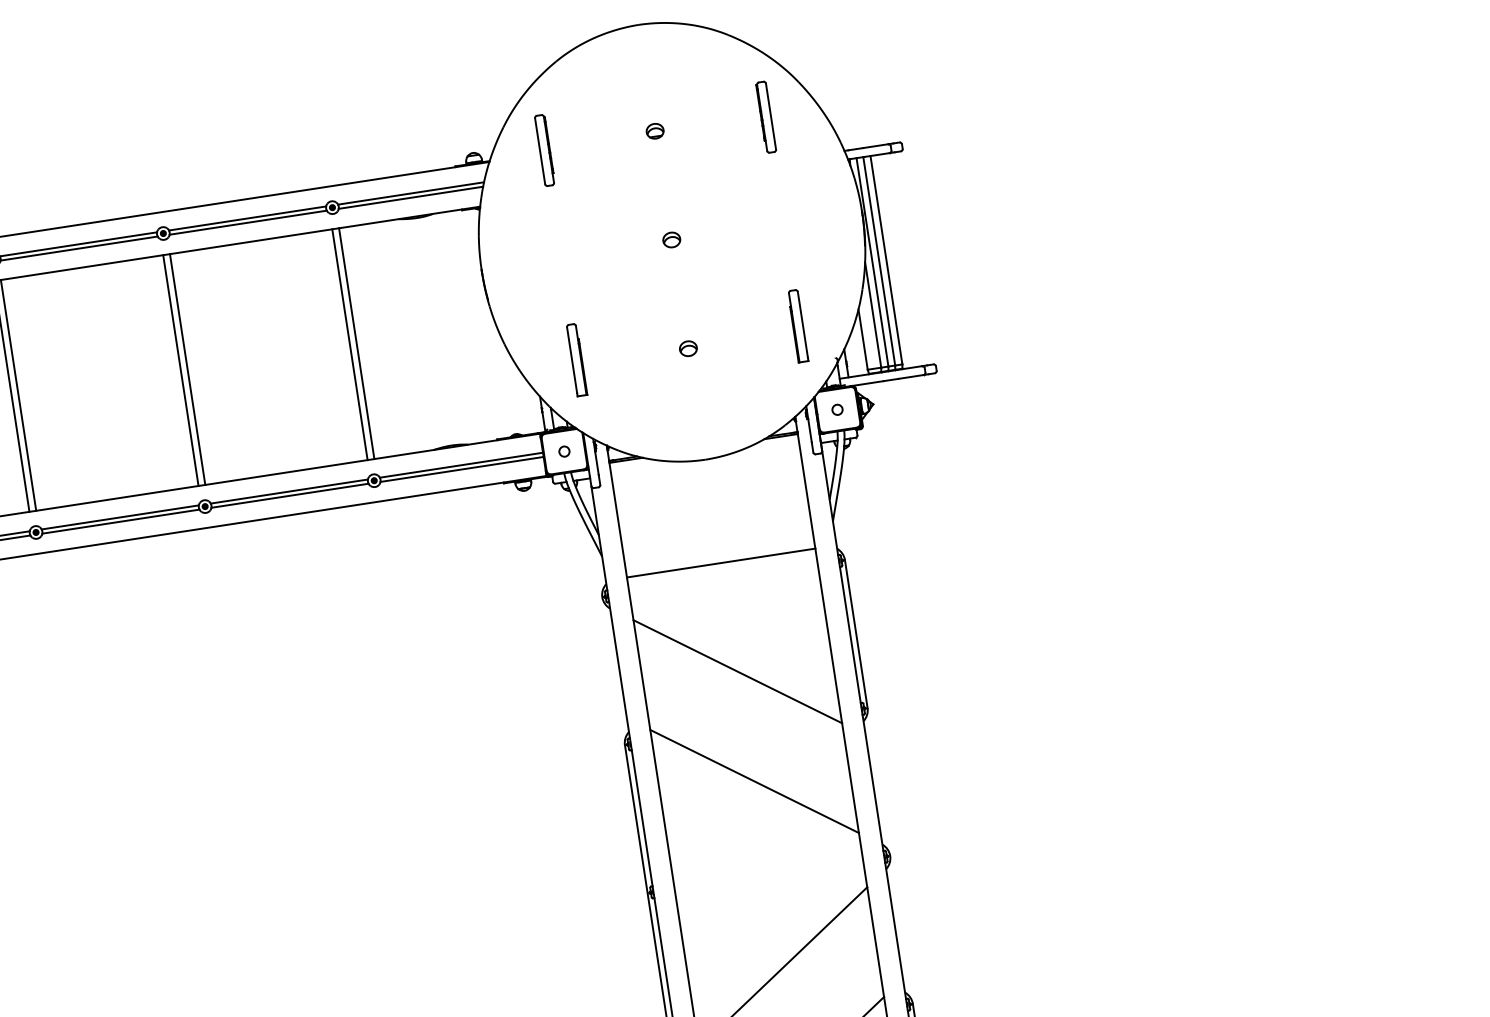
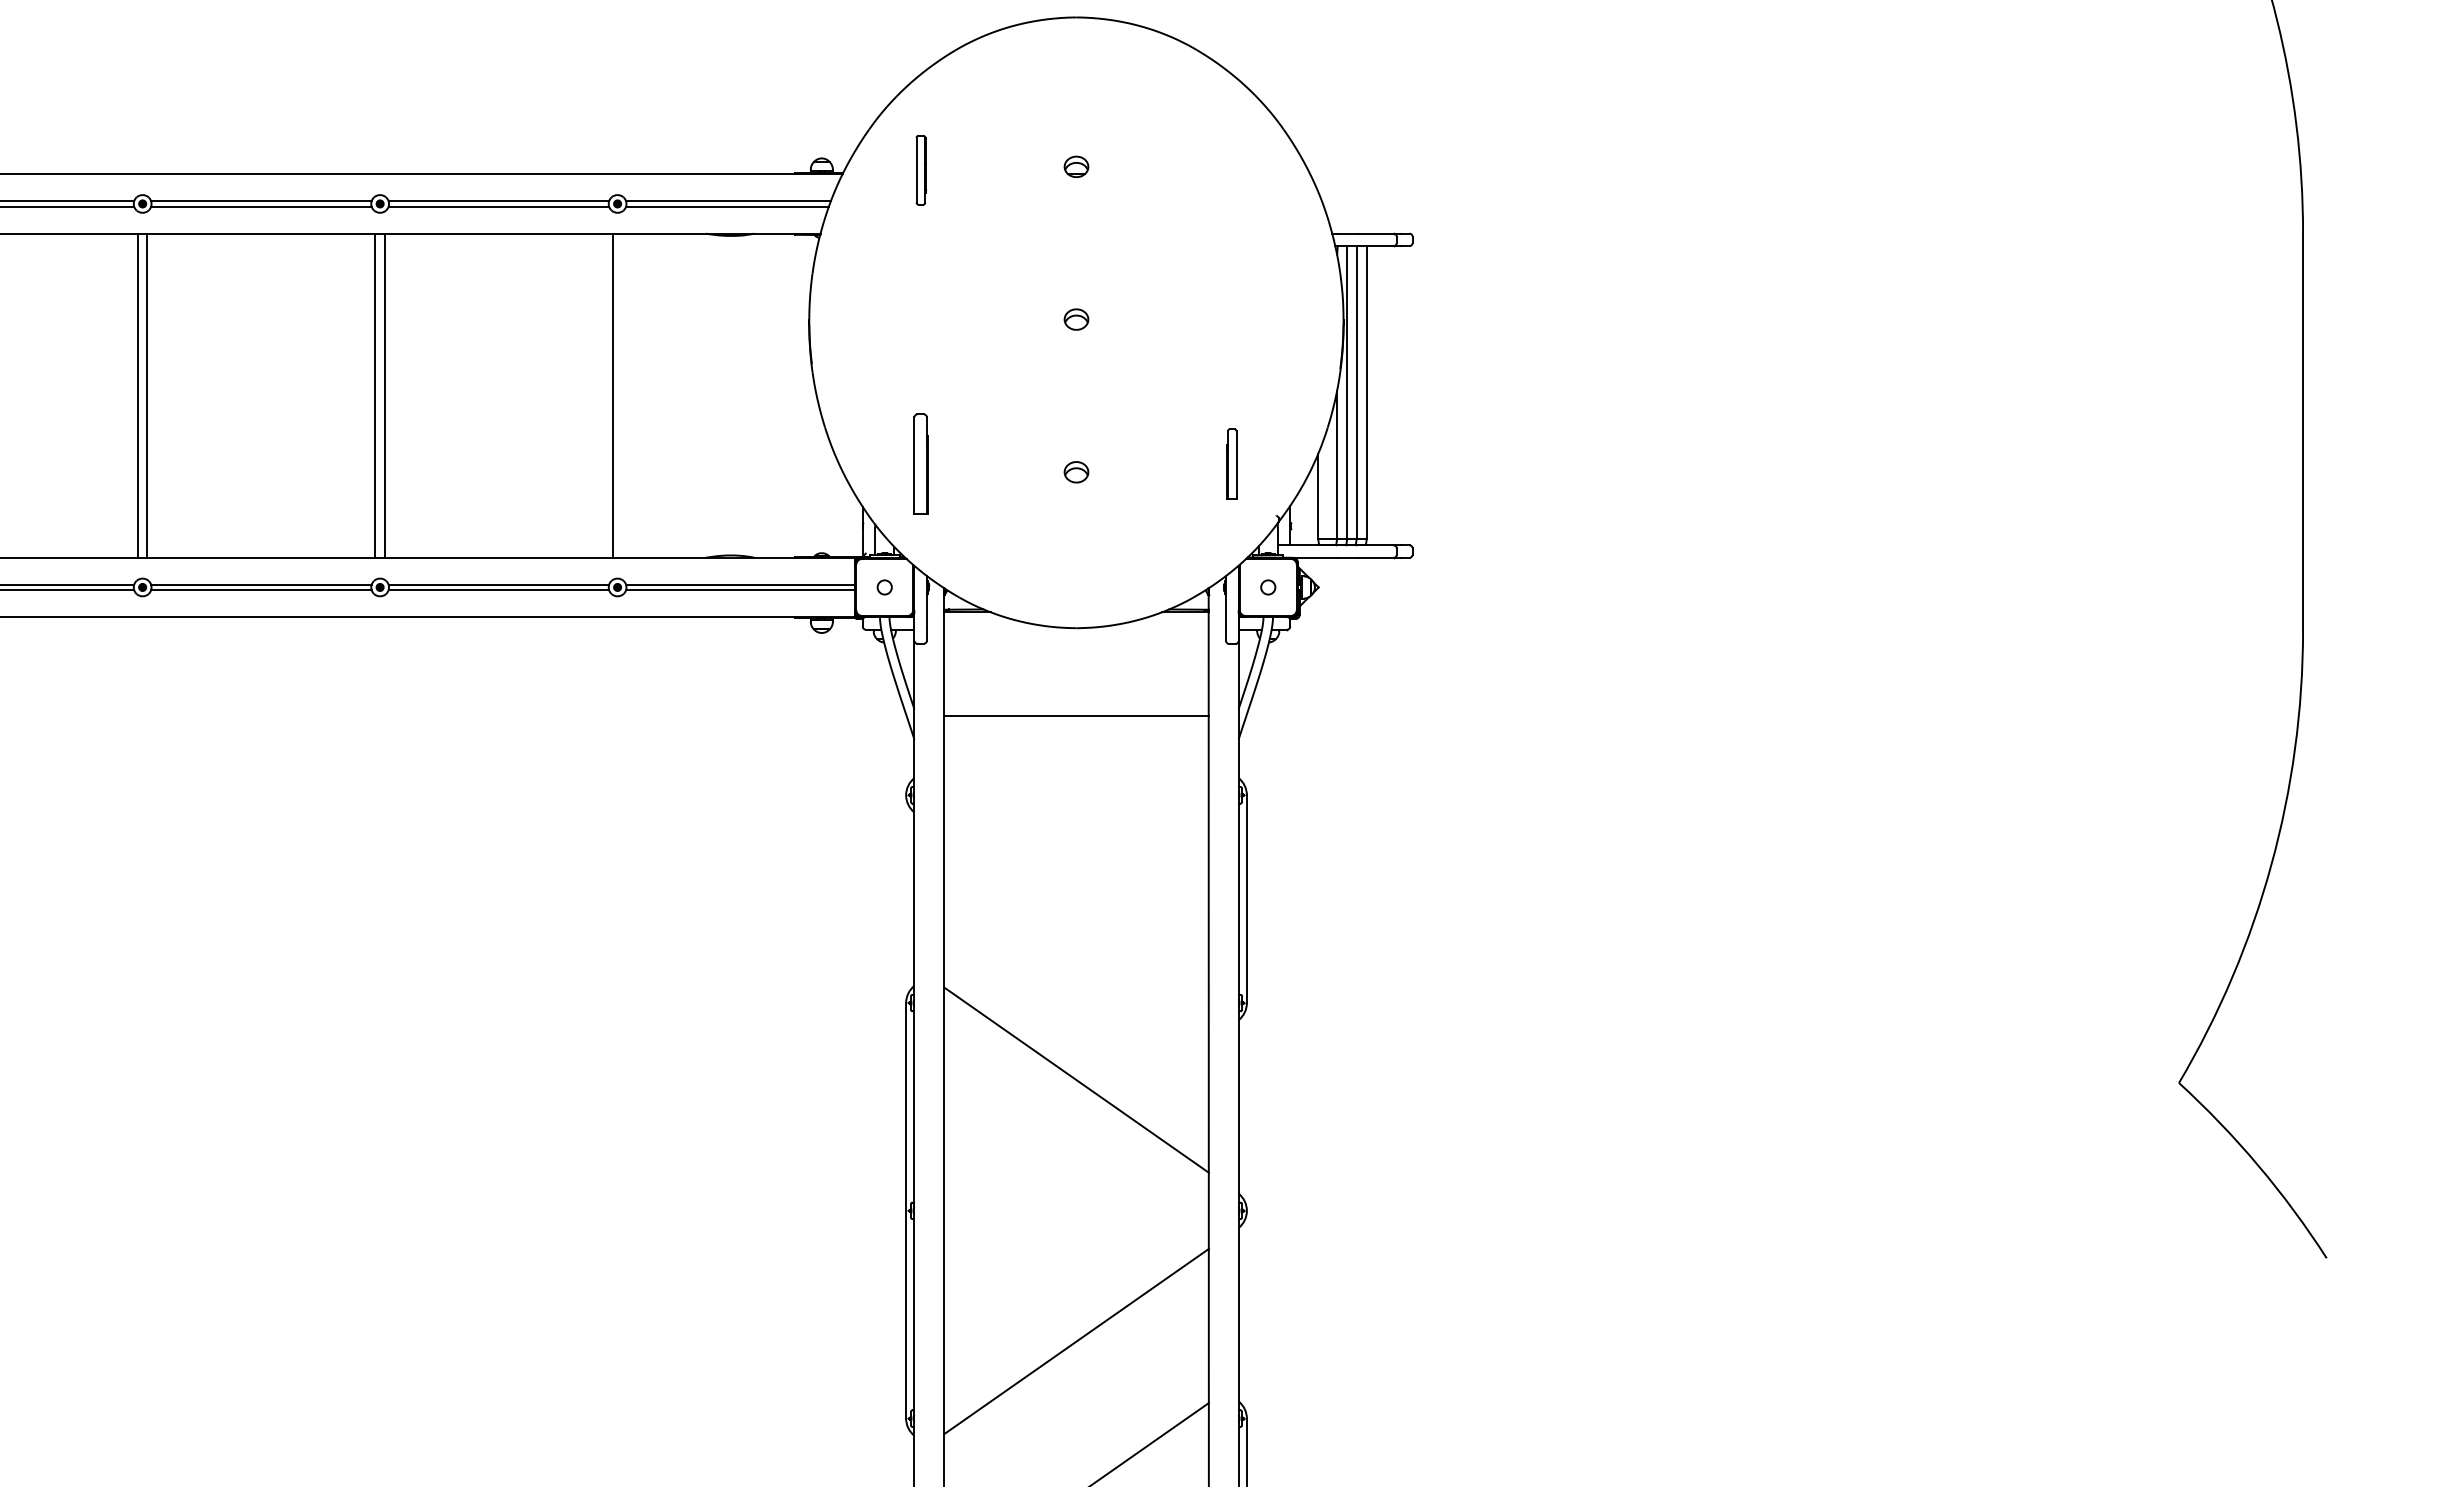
part: (765, 116) -> (1231, 170), removed
part: (545, 150) -> (921, 170), size x0.7
part: (797, 325) -> (1231, 463), size x0.7
line: (356, 343) -> (622, 395), removed
line: (721, 563) -> (1076, 716), moved
line: (737, 671) -> (1076, 925), removed

